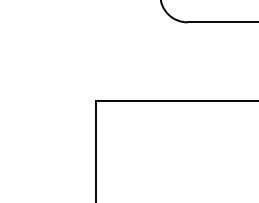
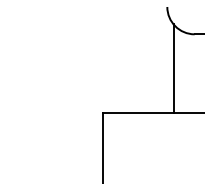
line: (166, 56) -> (173, 68), added

